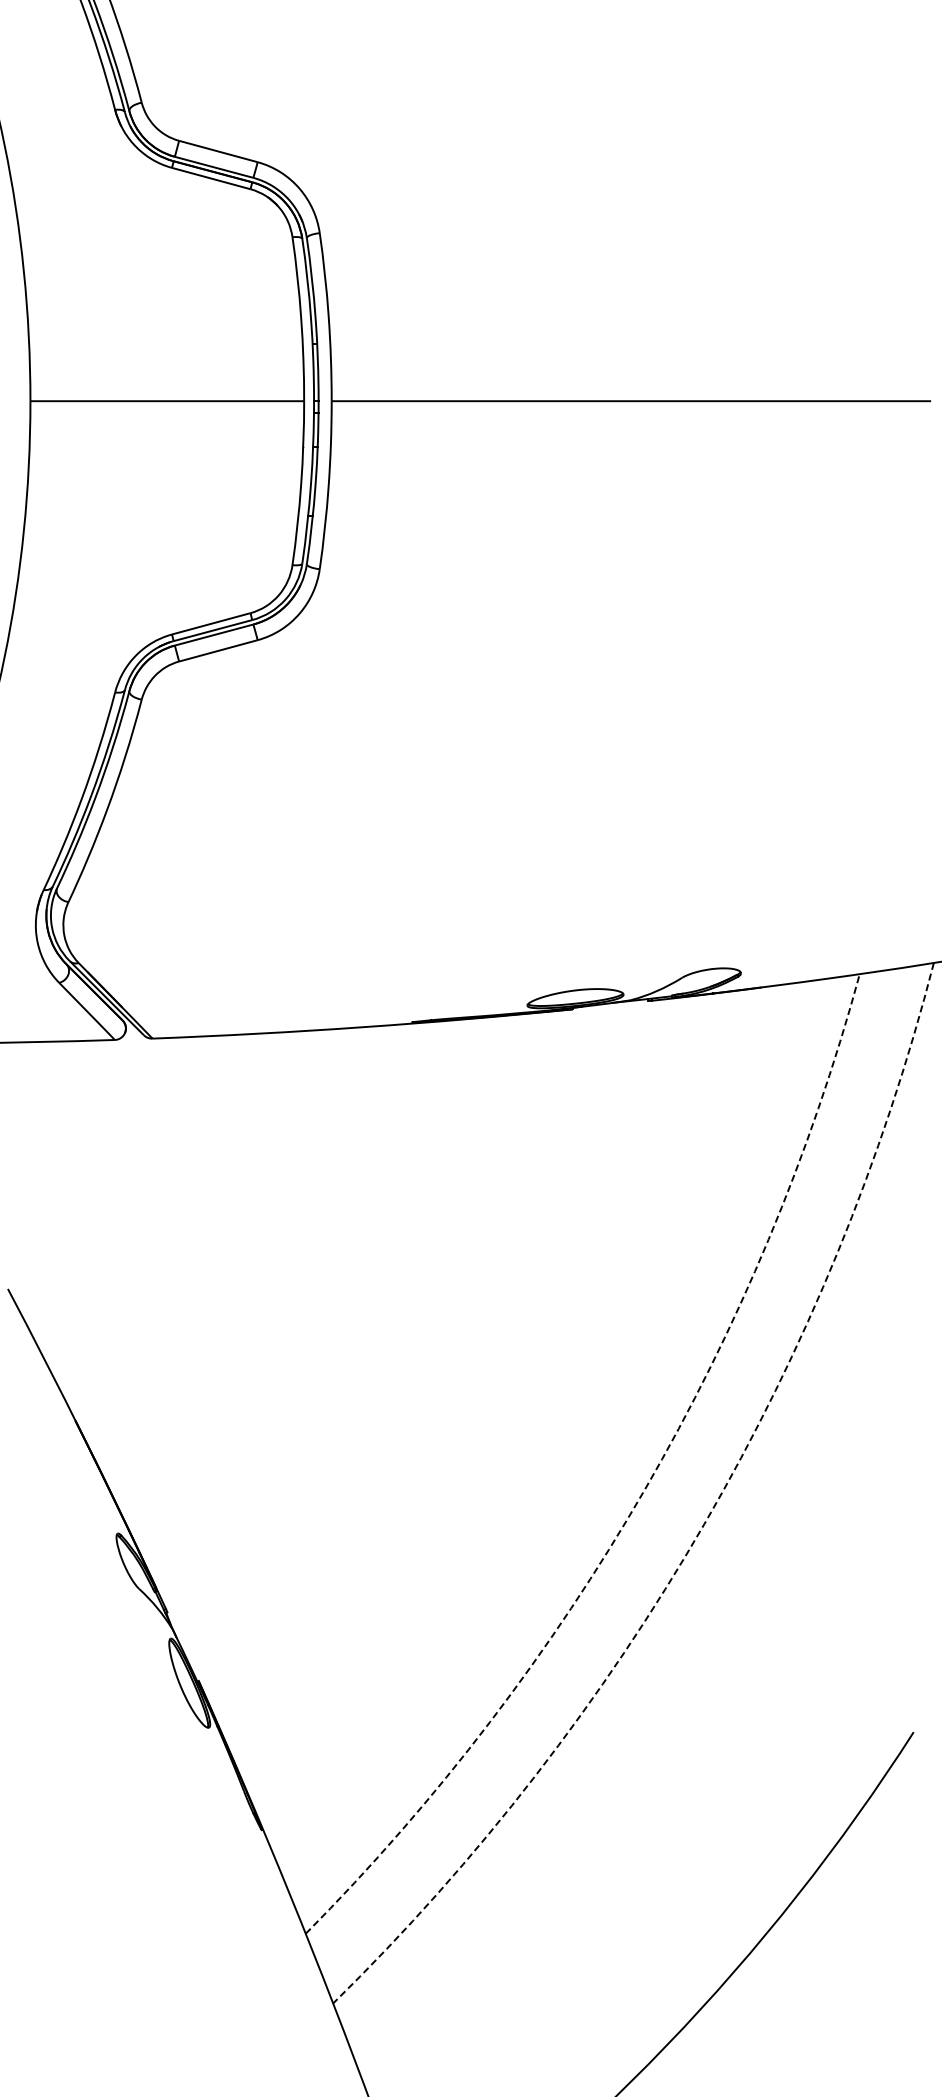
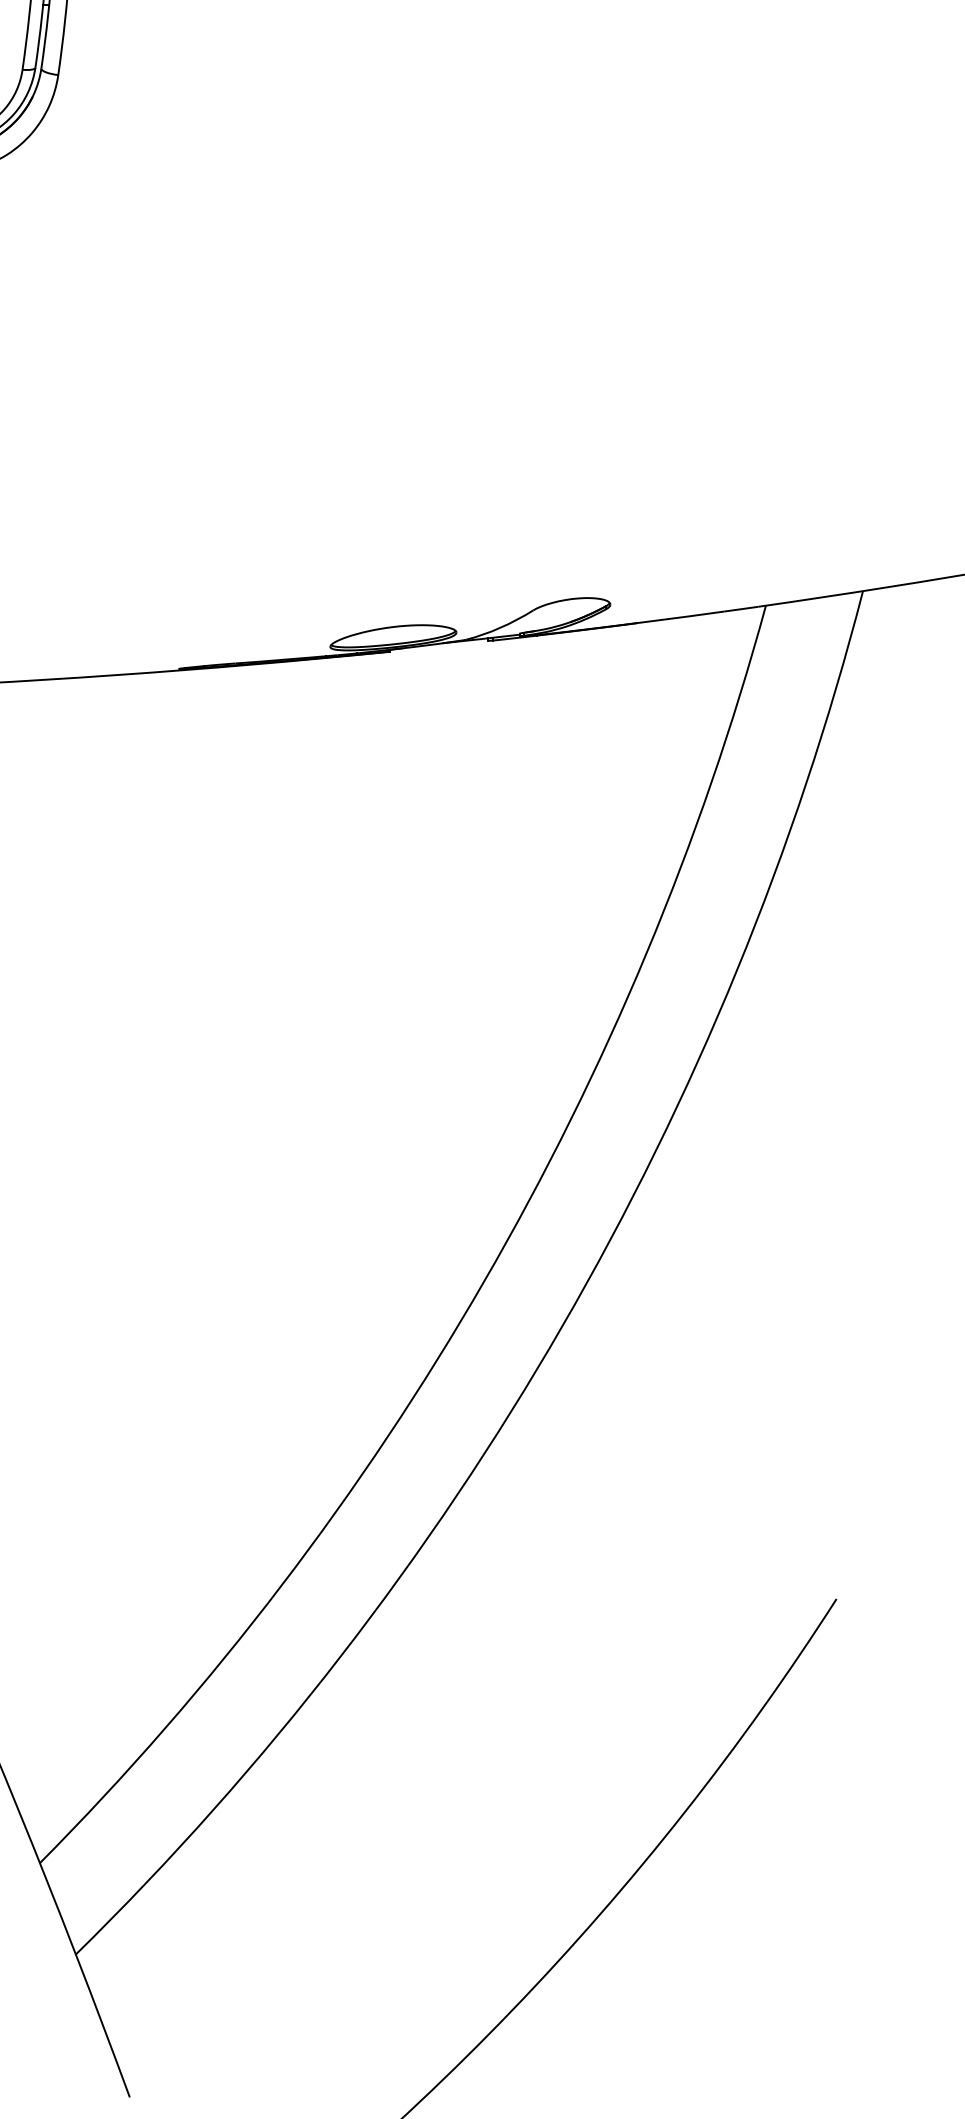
arc: (644, 1489) -> (483, 1280), dashed -> solid
arc: (704, 1524) -> (562, 1326), dashed -> solid

